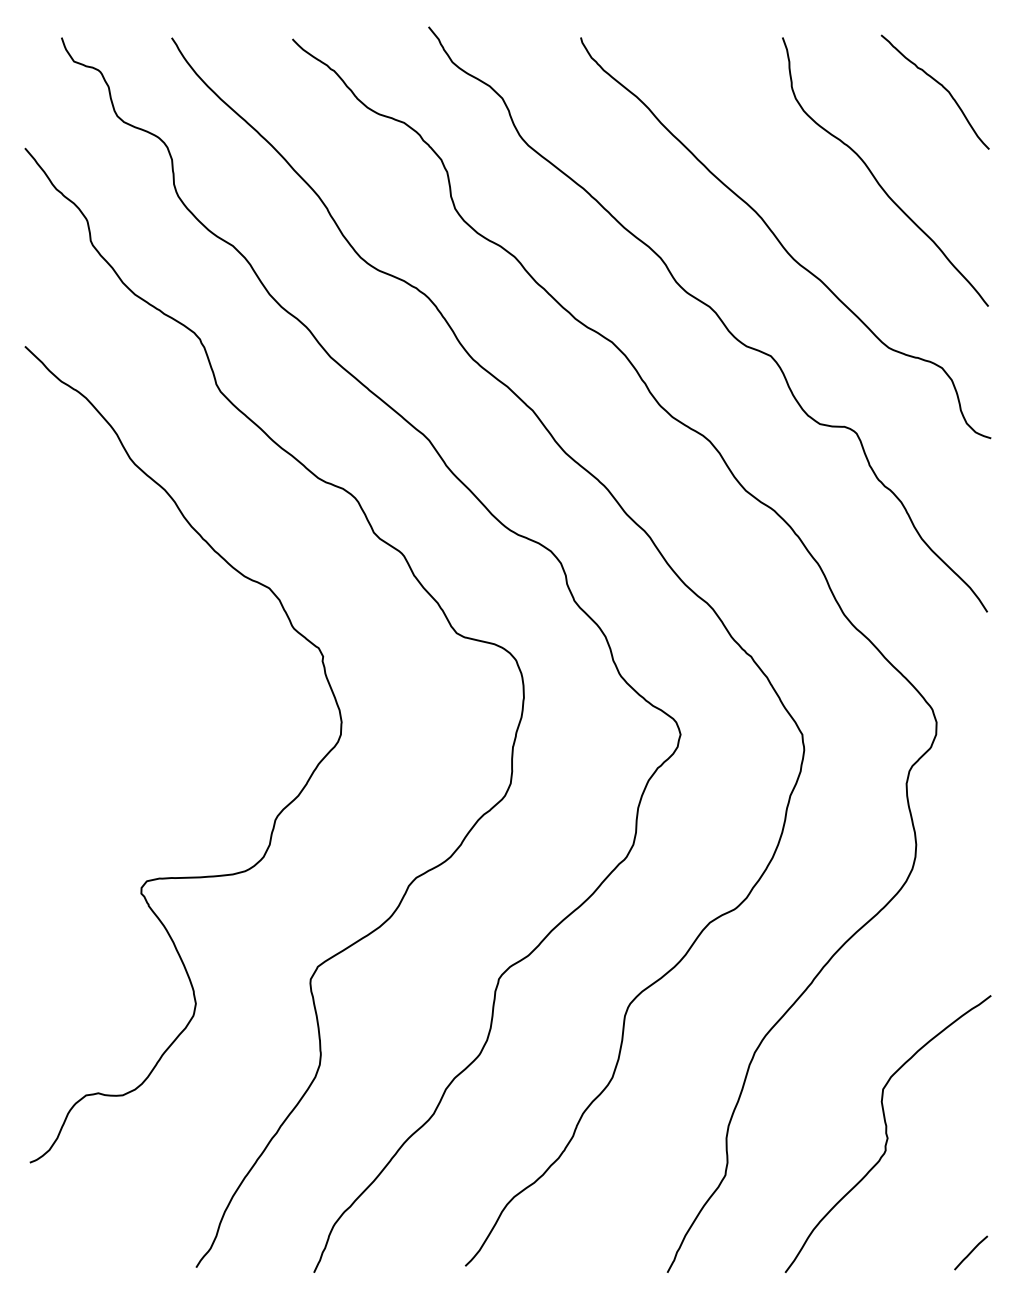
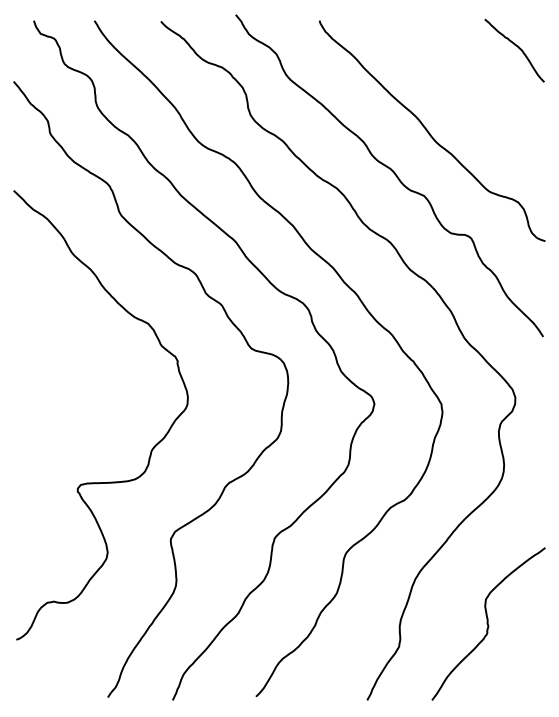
curve: (876, 177) -> (482, 97), removed
line: (969, 1252) -> (533, 689), removed

